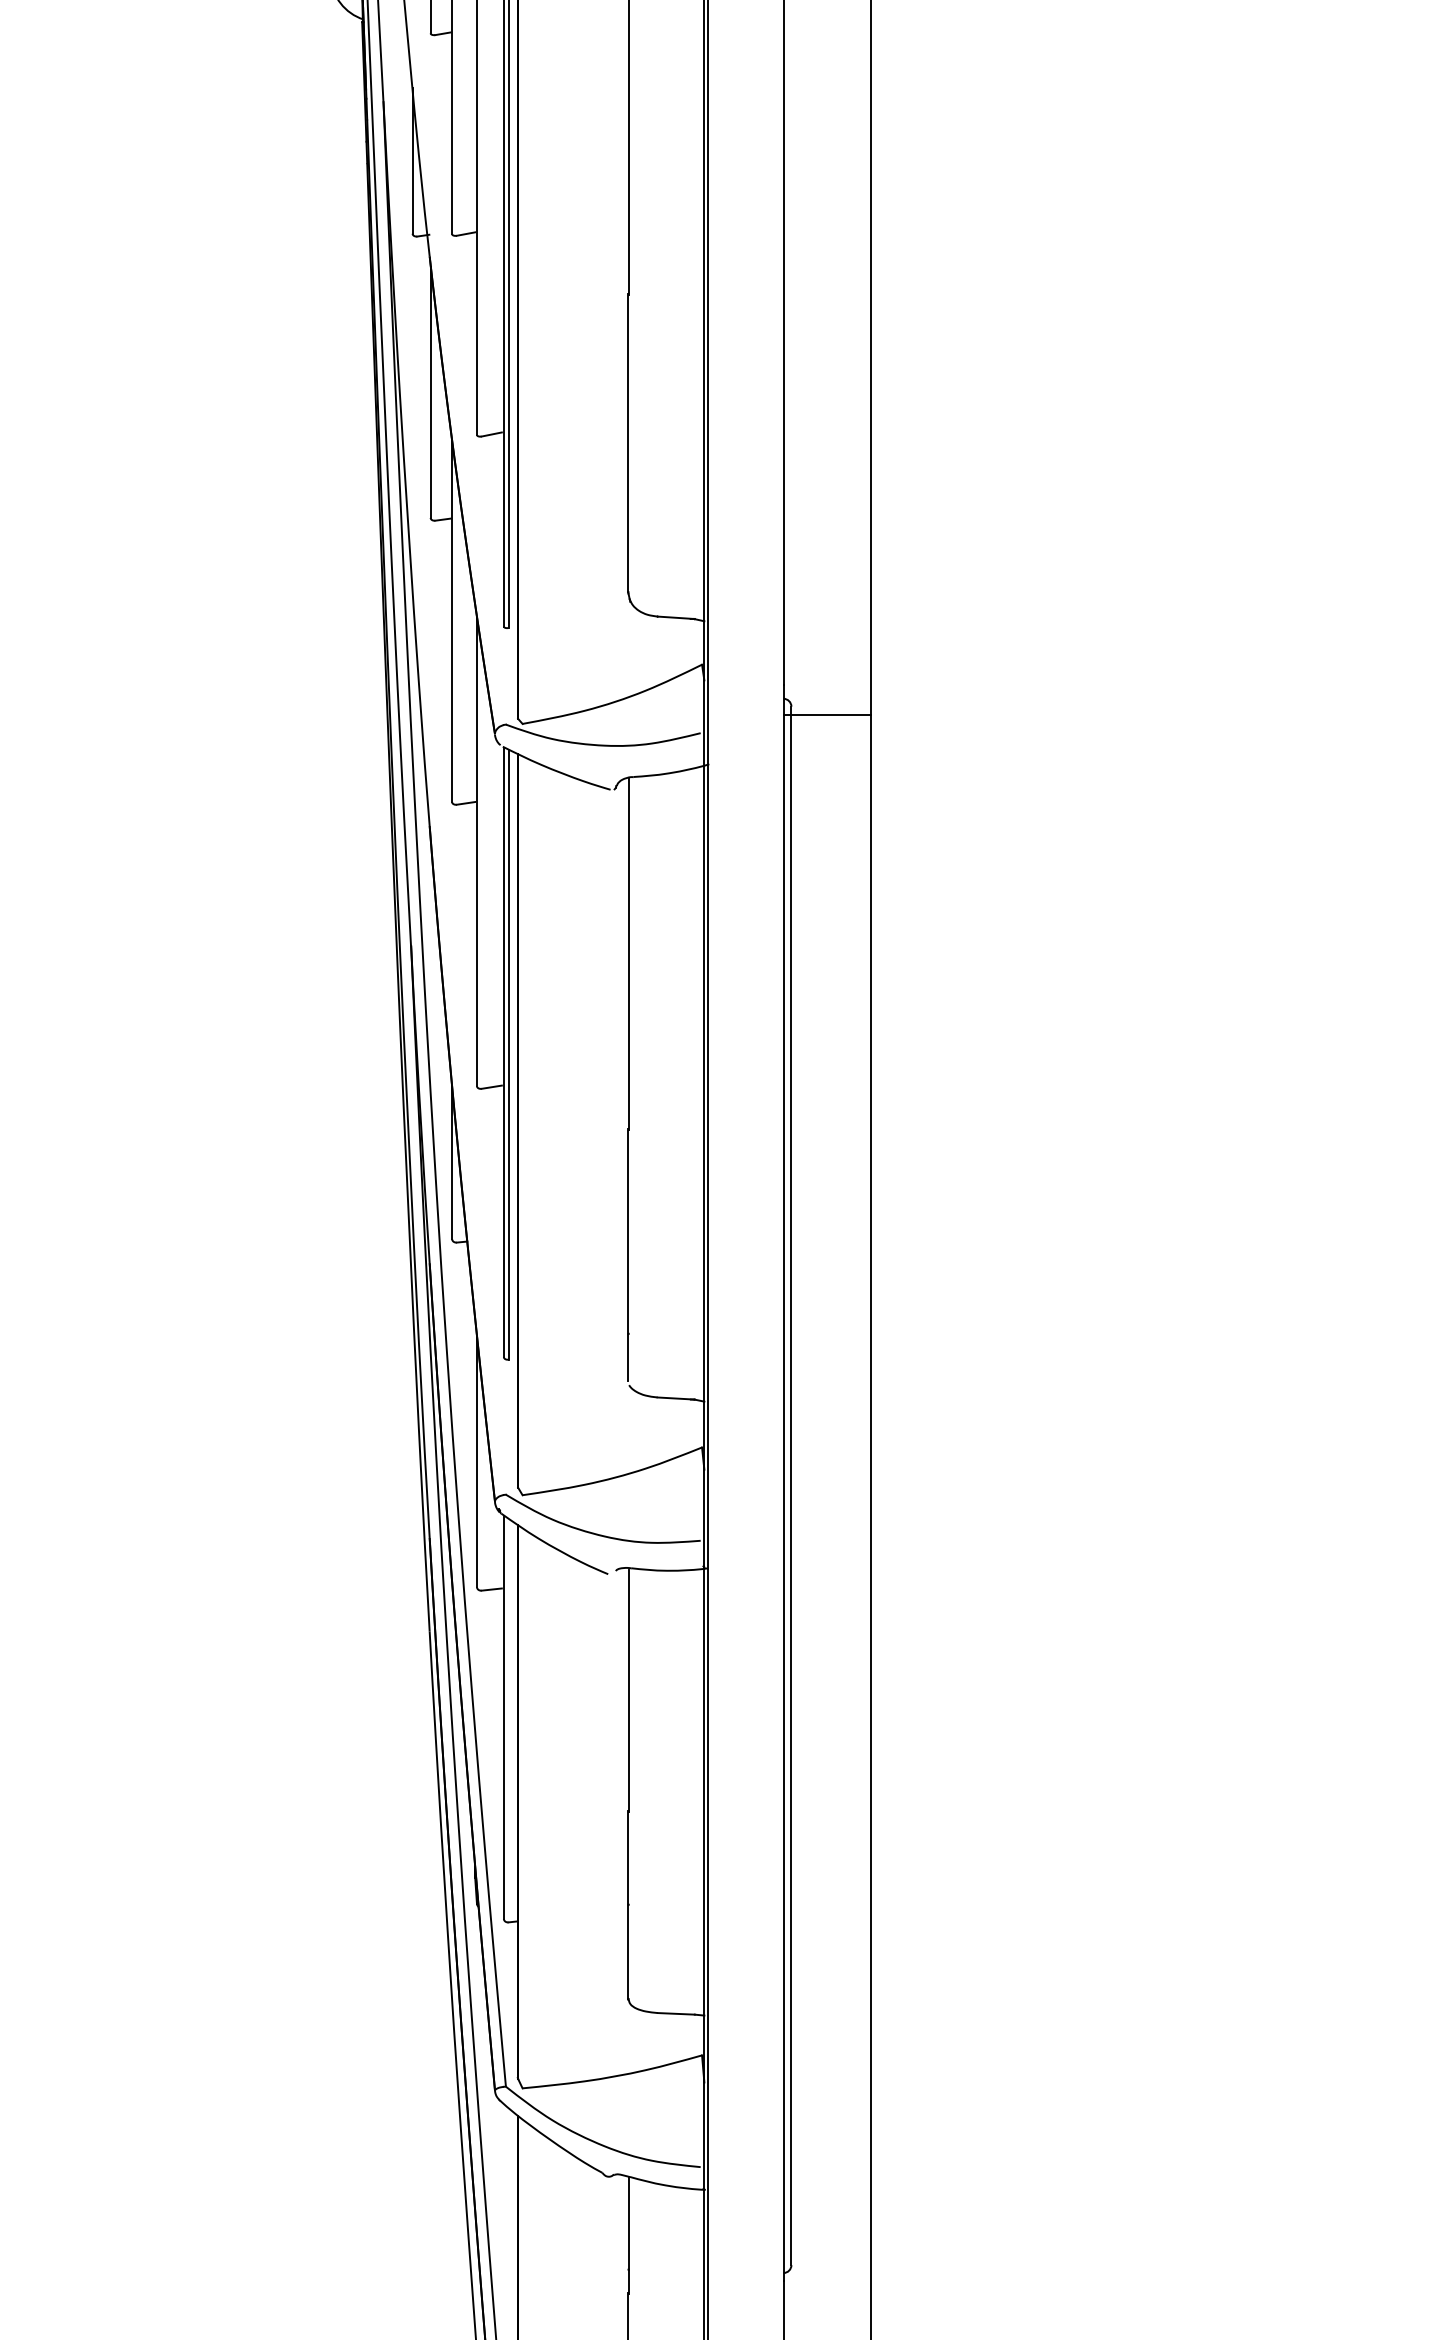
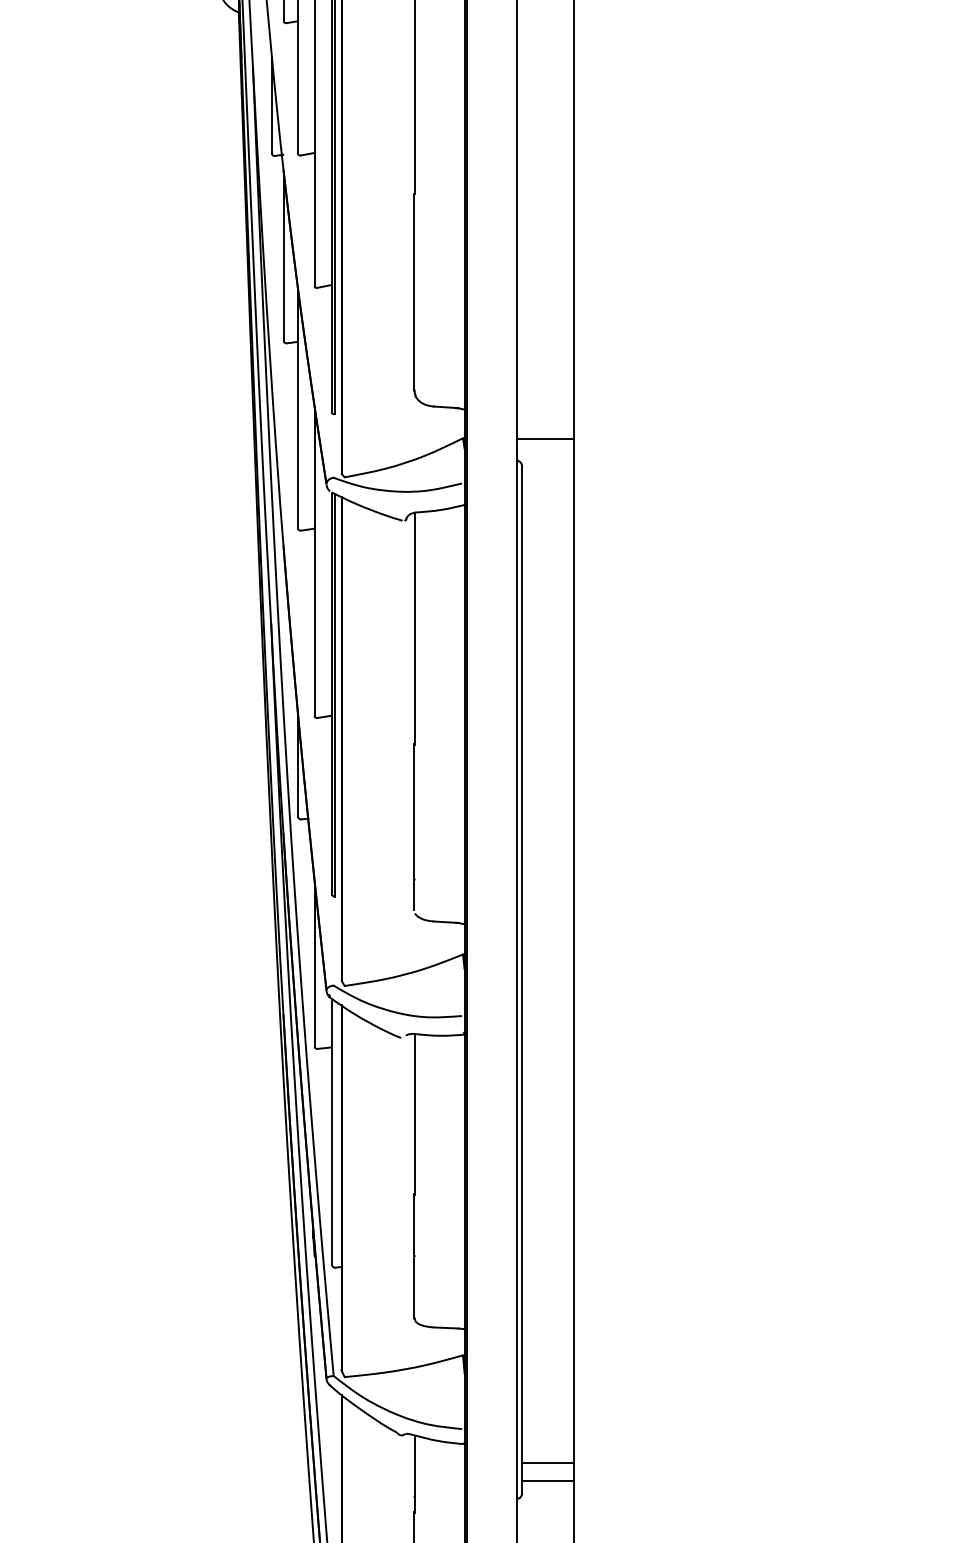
line: (827, 715) -> (545, 439), moved
line: (830, 2219) -> (547, 1463), added
line: (830, 2246) -> (547, 1481), added

